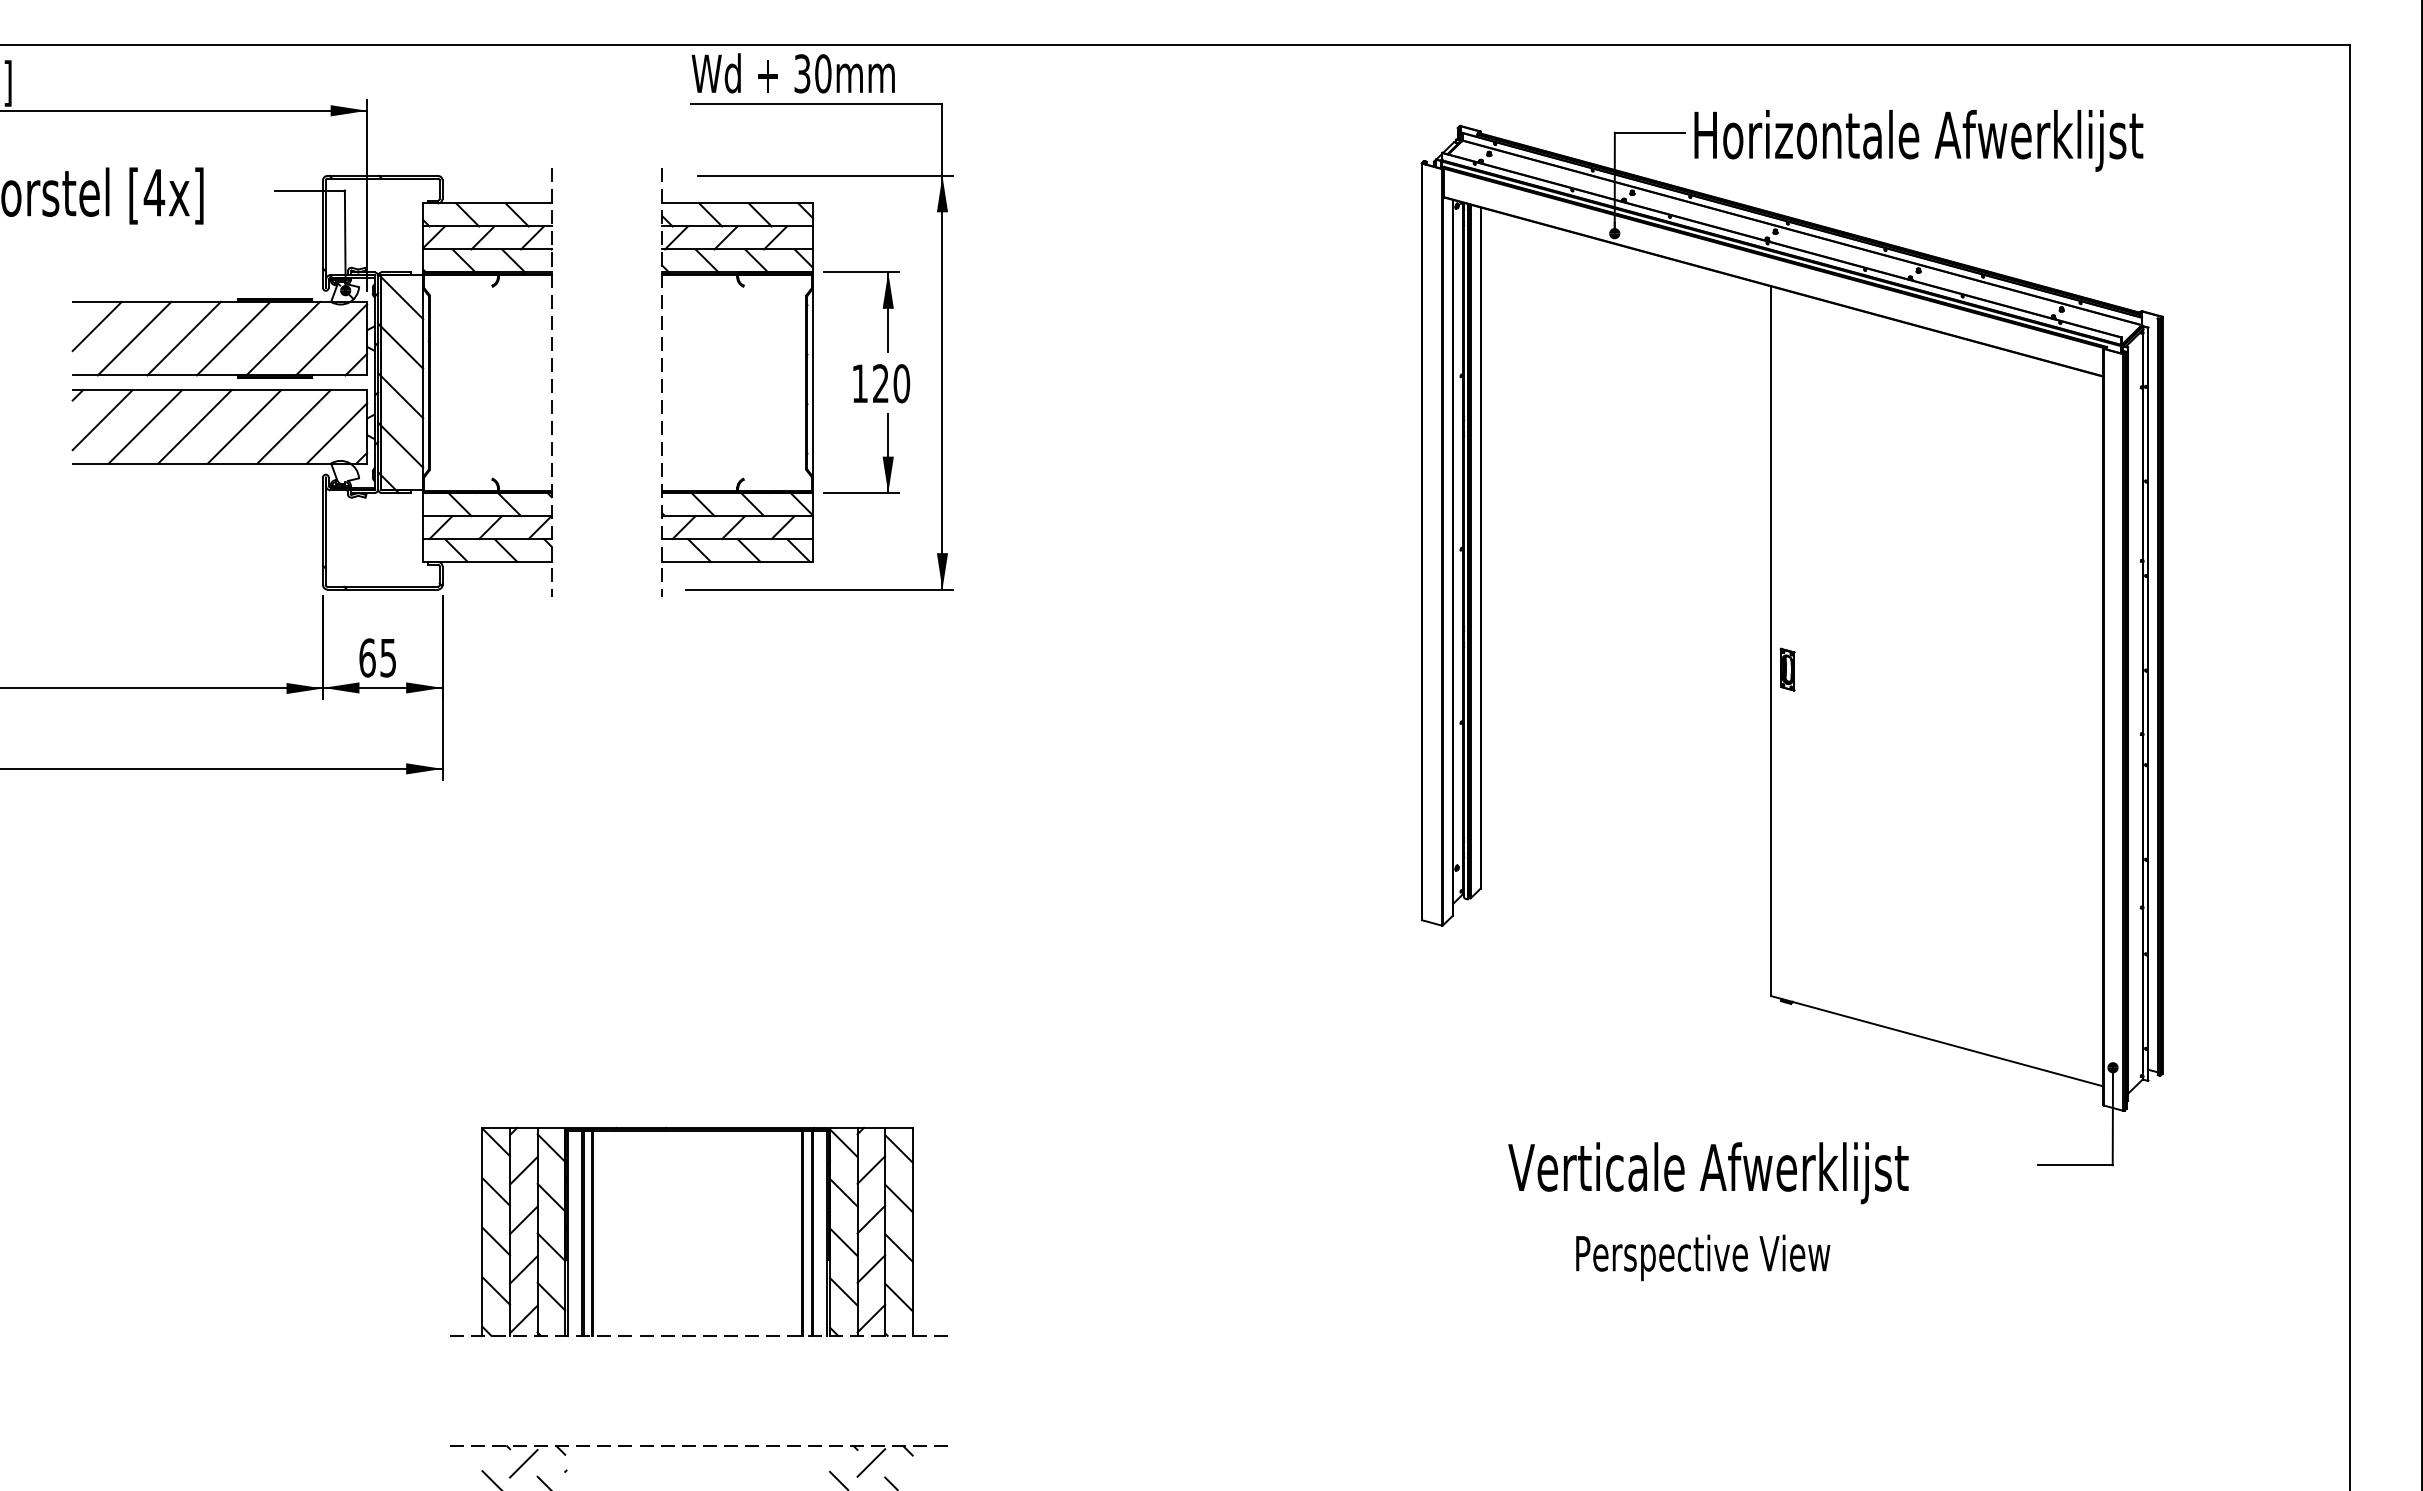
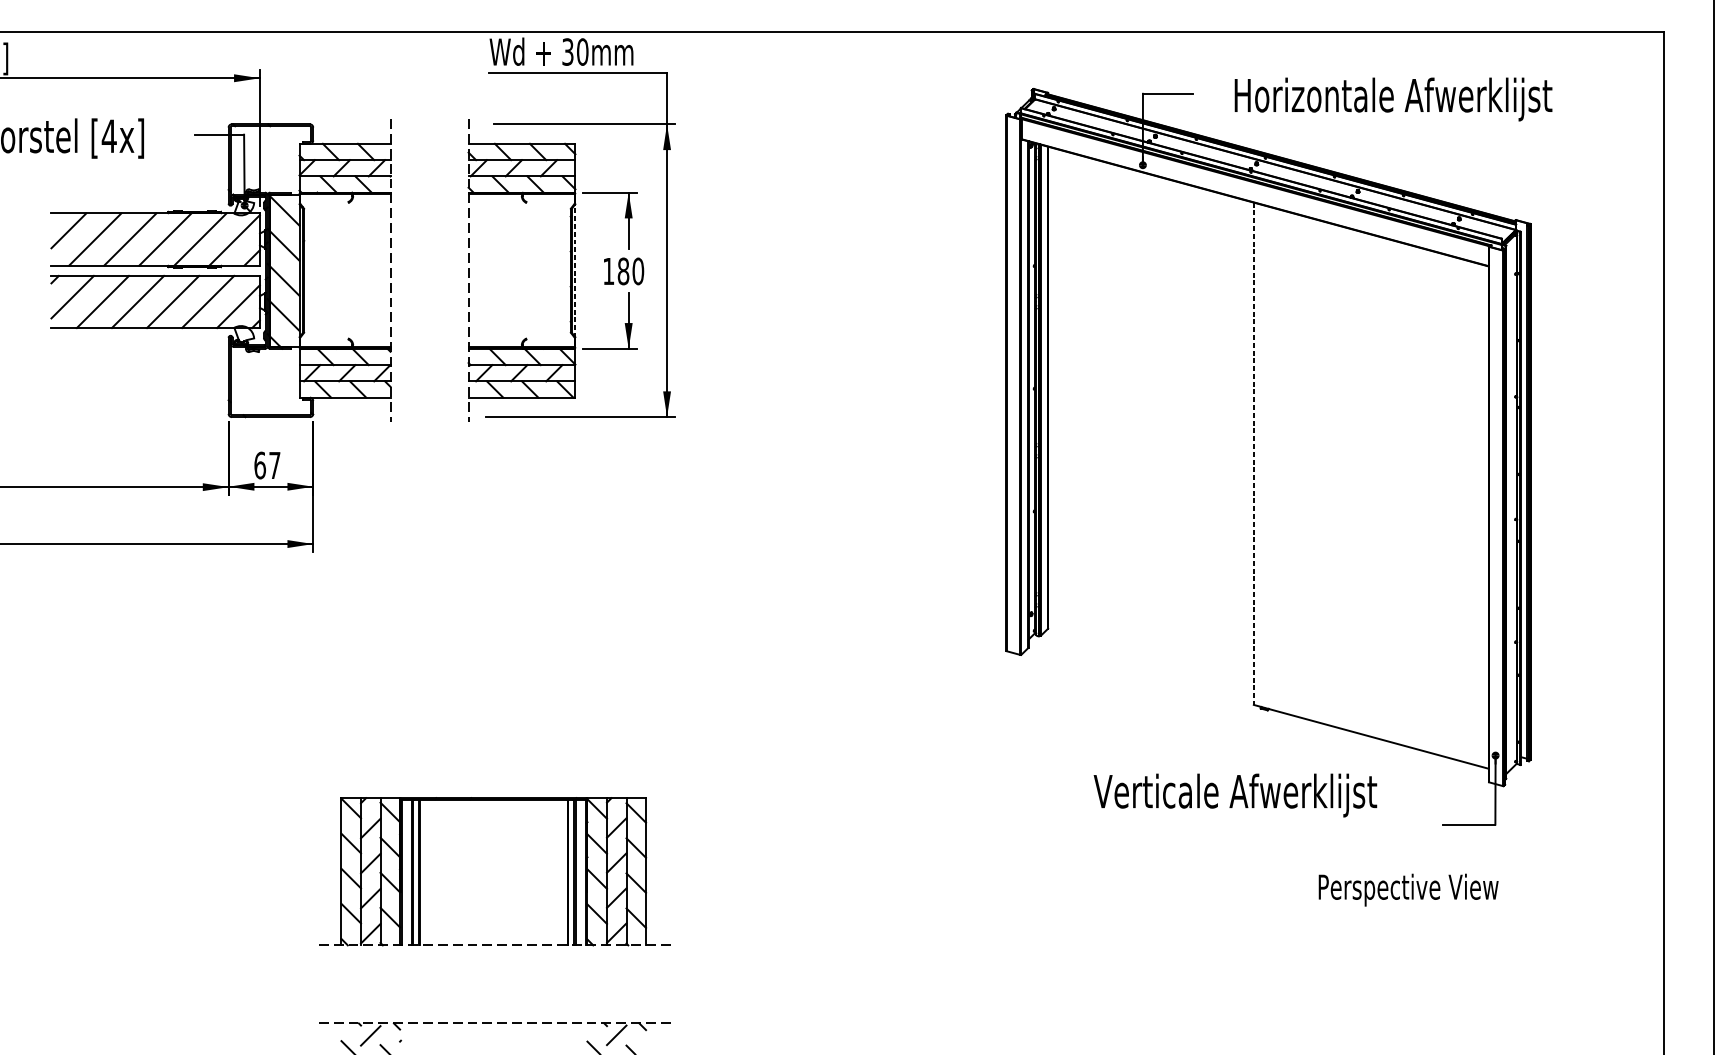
text: (1918, 140) -> (1393, 99), moved
line: (812, 382) -> (575, 270), solid -> dashed
text: (880, 383) -> (623, 271), 120 -> 180
line: (1771, 641) -> (1253, 453), solid -> dashed
text: (387, 658) -> (274, 465), 65 -> 67
part: (1787, 669) -> (1265, 473), removed
text: (1708, 1173) -> (1235, 795), moved
text: (1703, 1257) -> (1408, 889), moved

